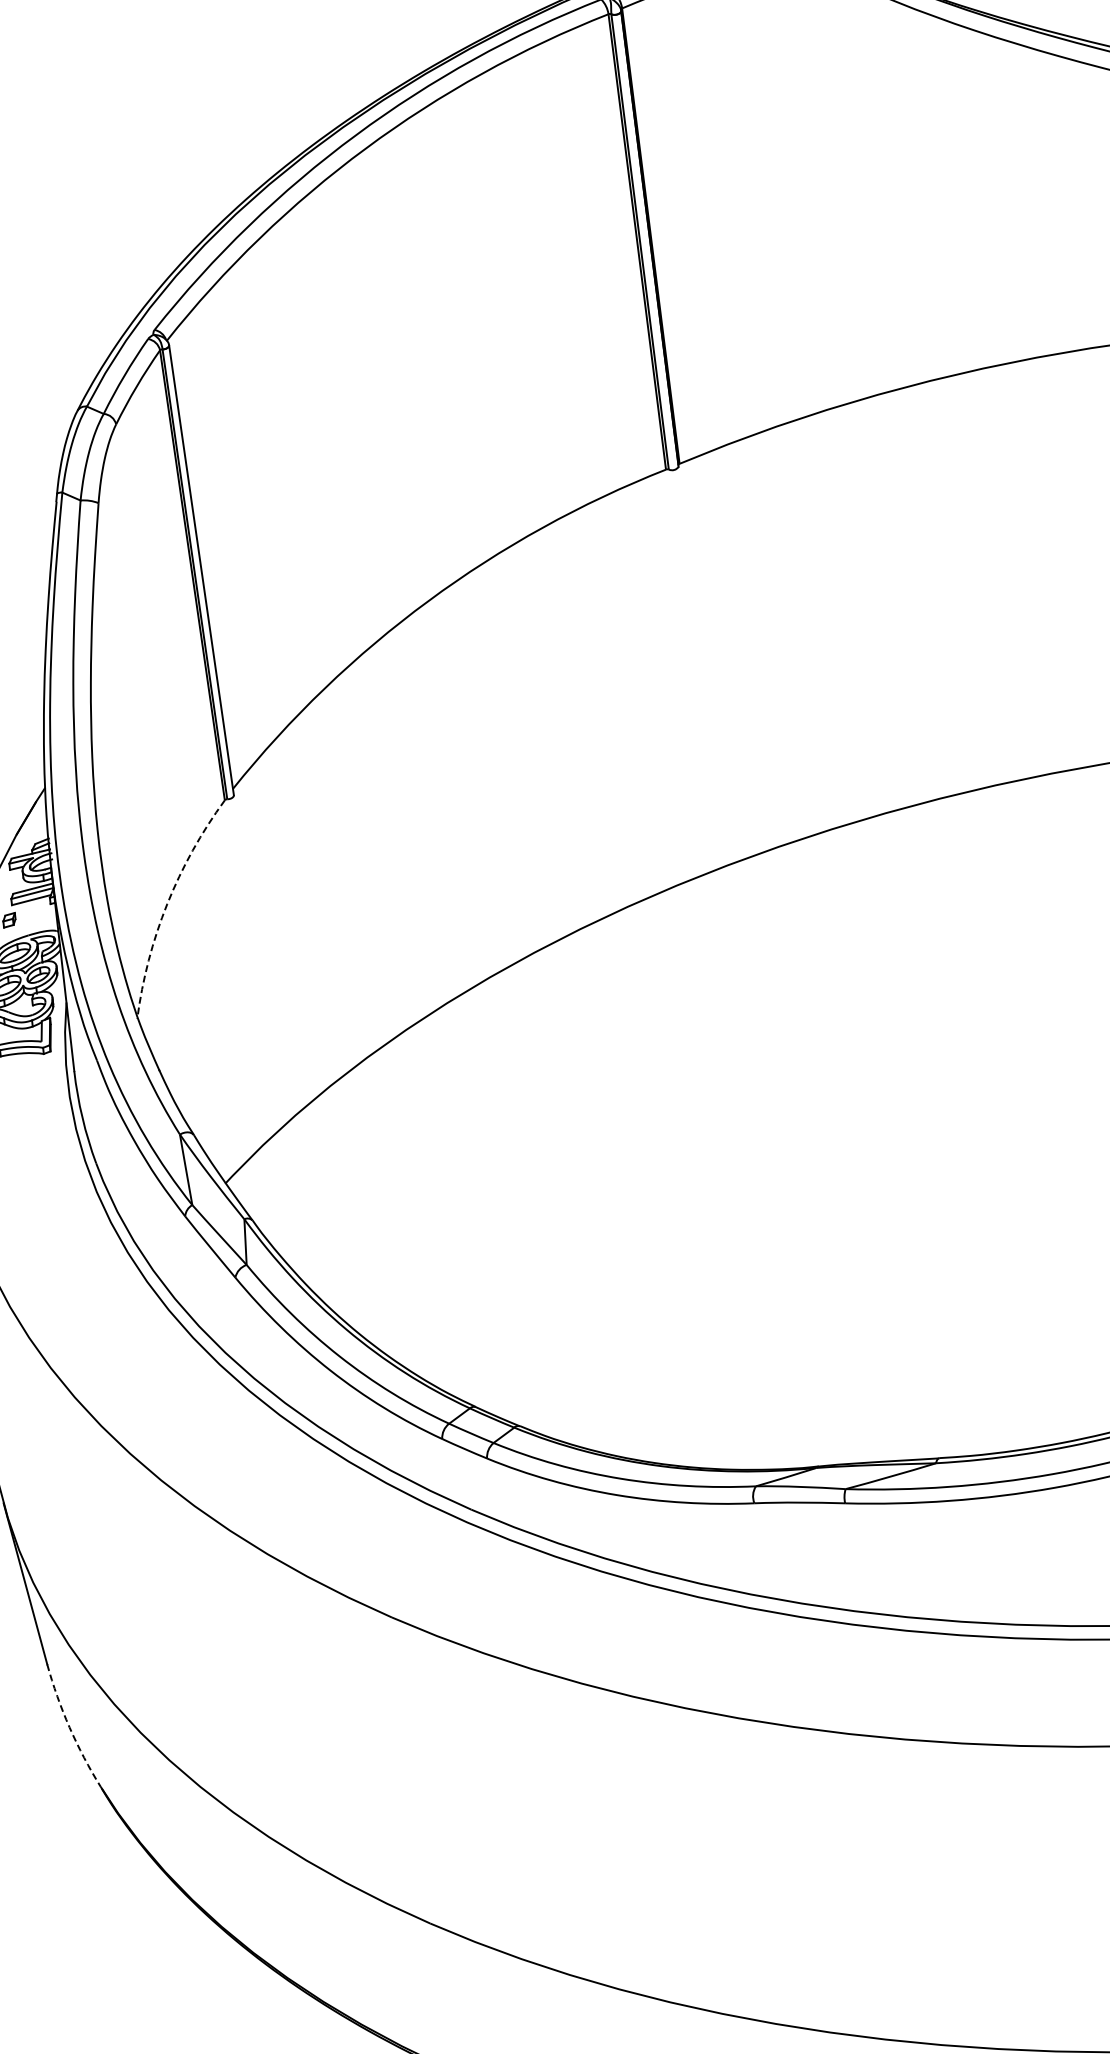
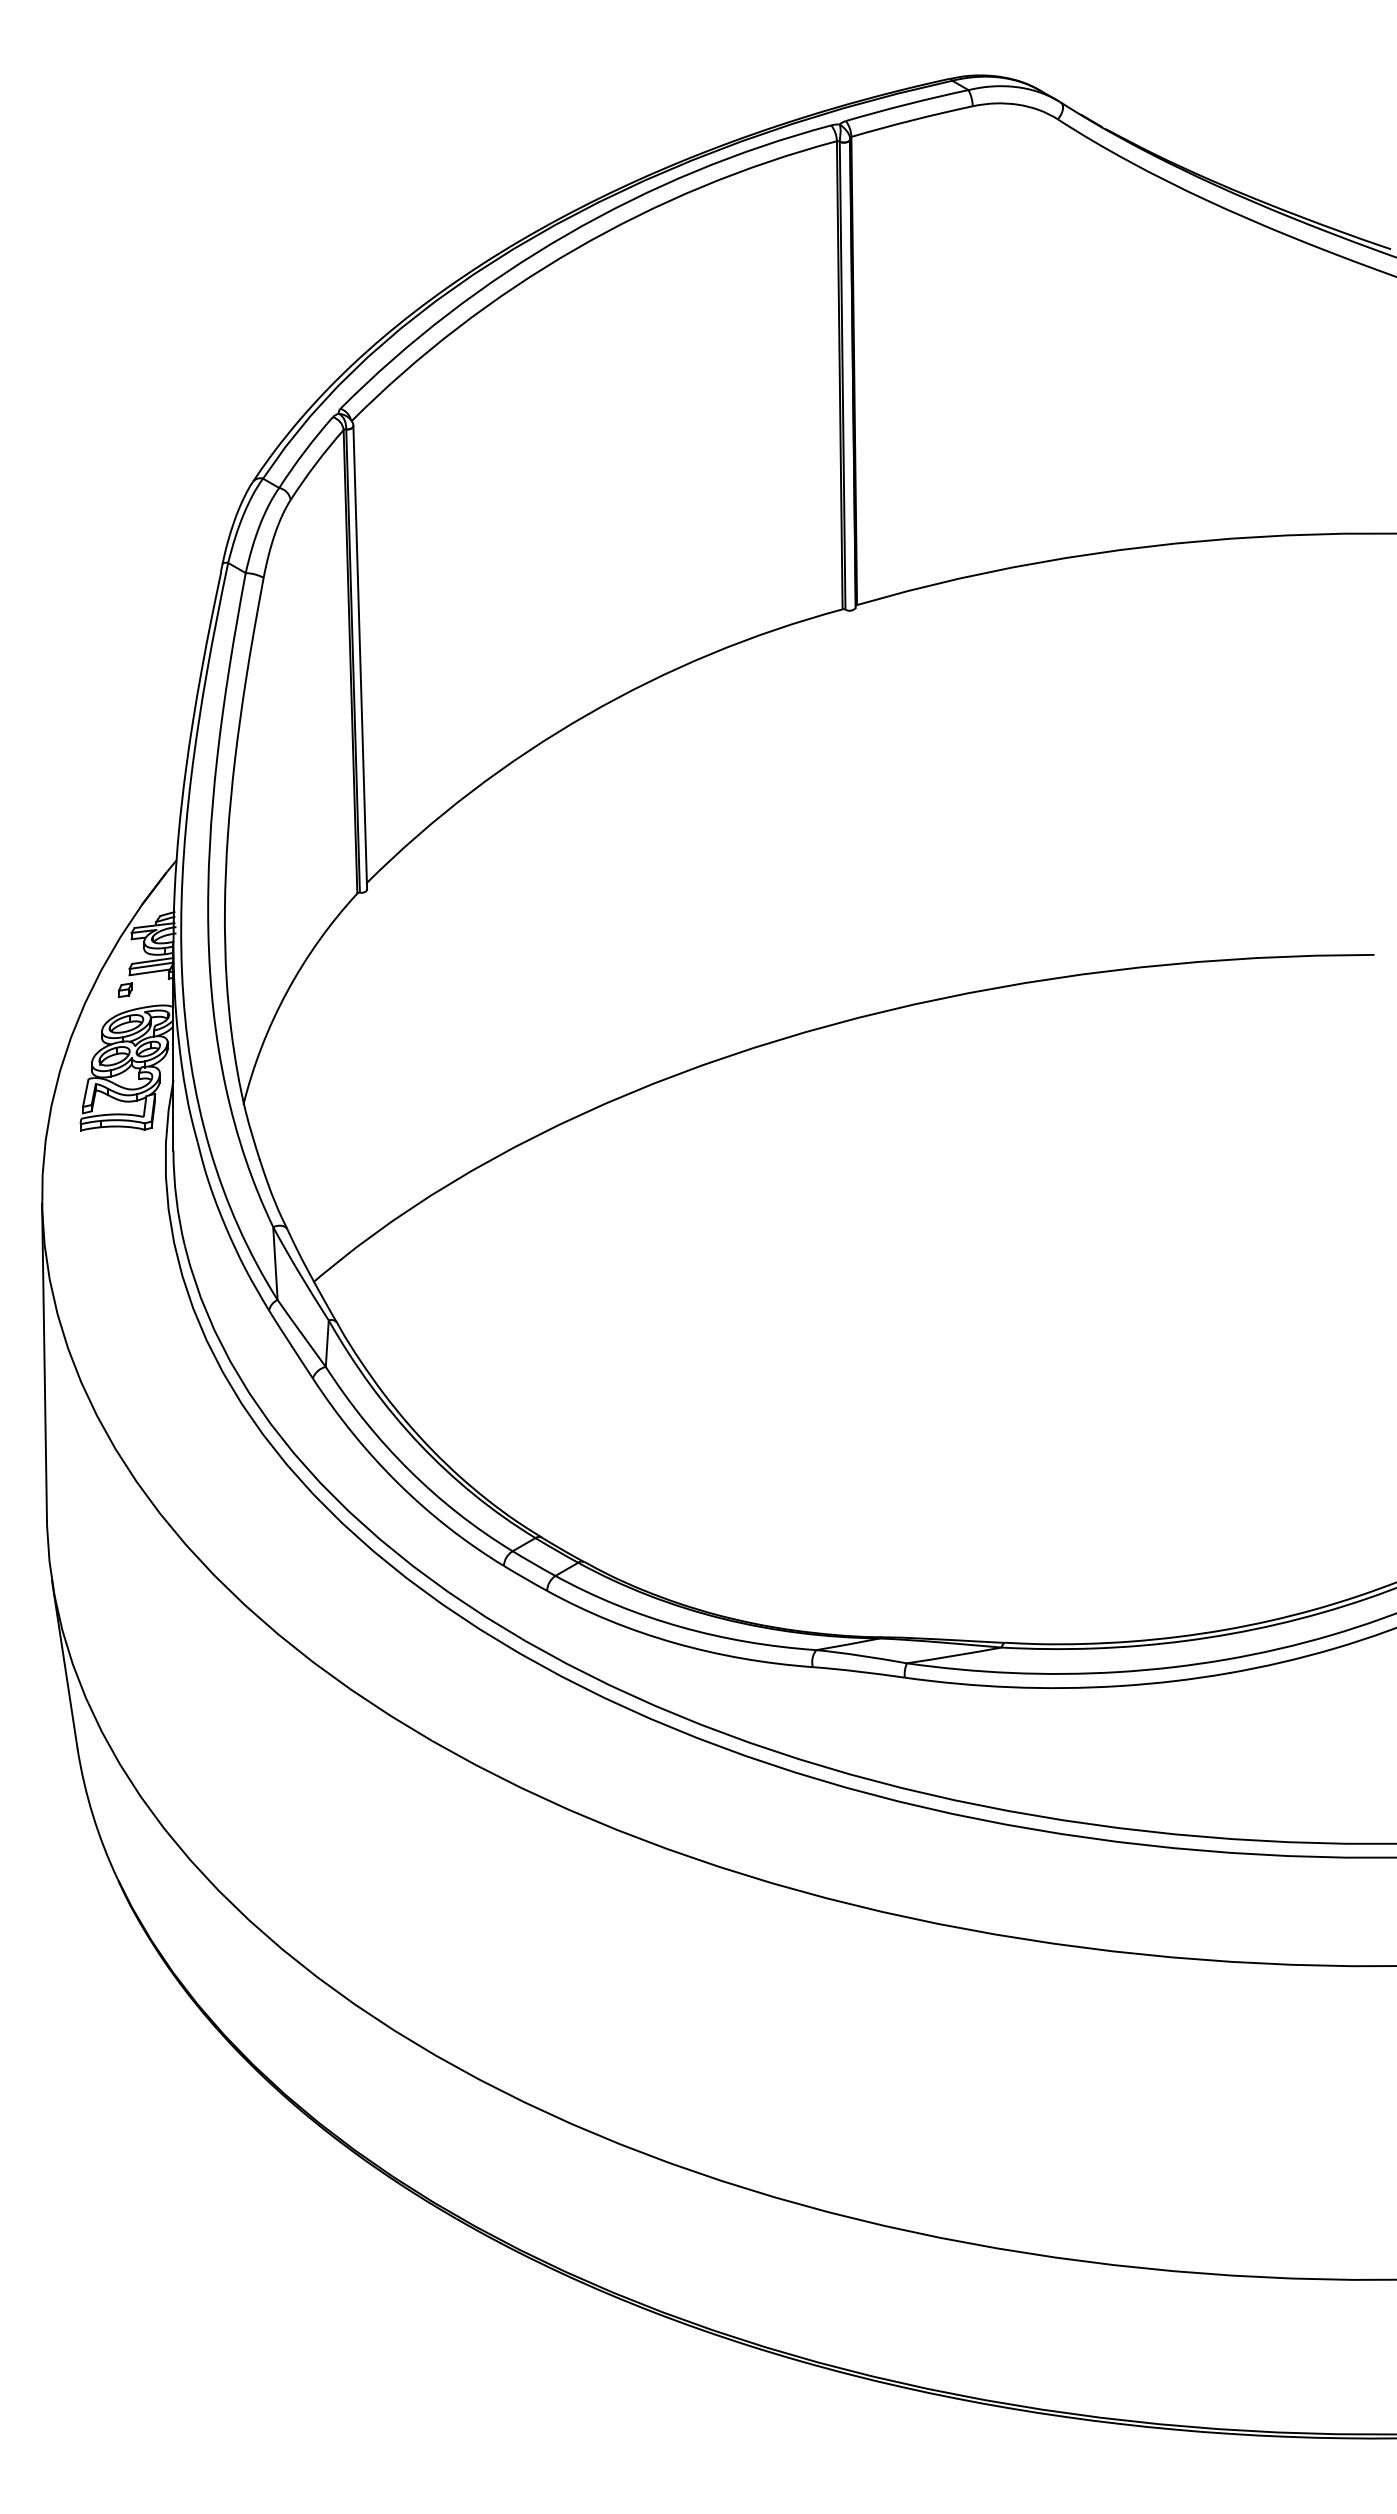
arc: (167, 904) -> (287, 992), dashed -> solid
arc: (69, 1727) -> (92, 1815), dashed -> solid

